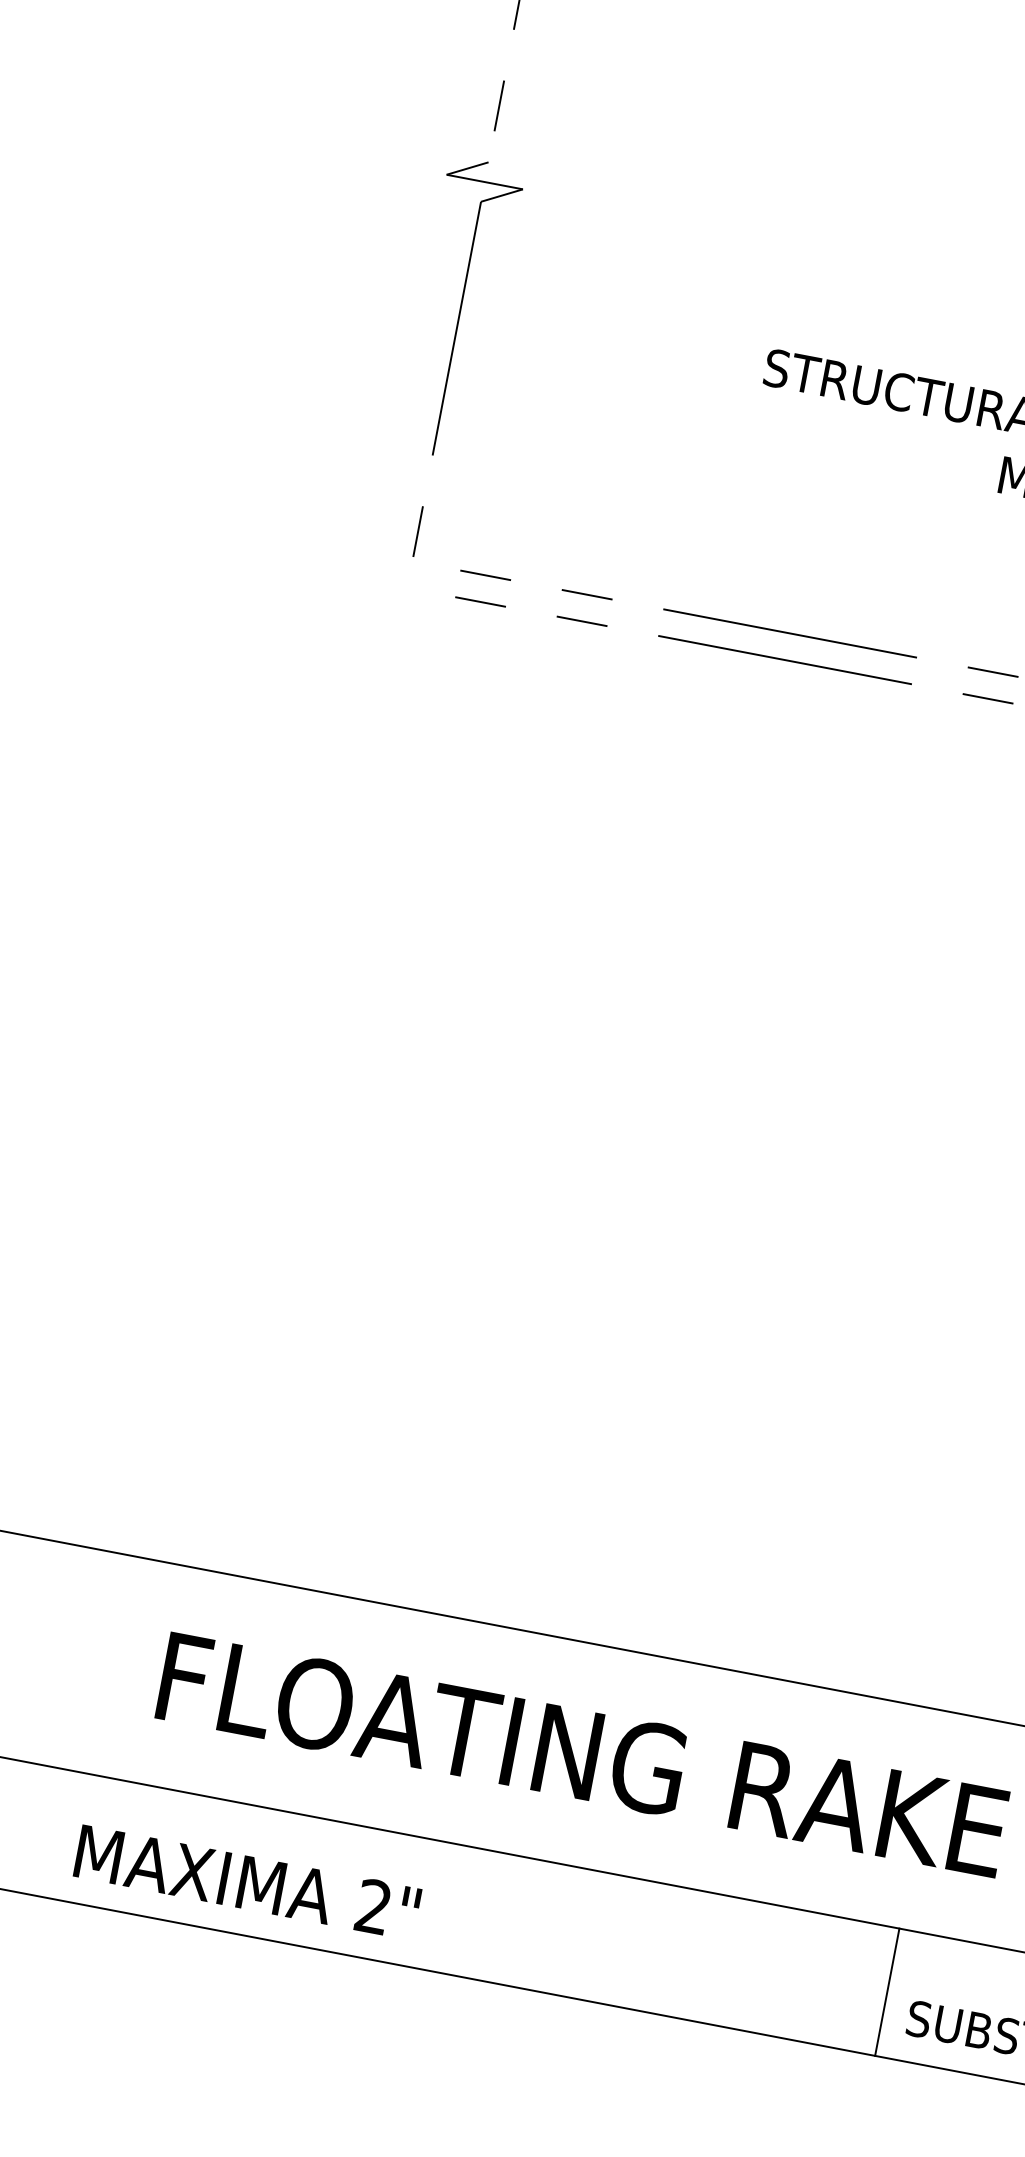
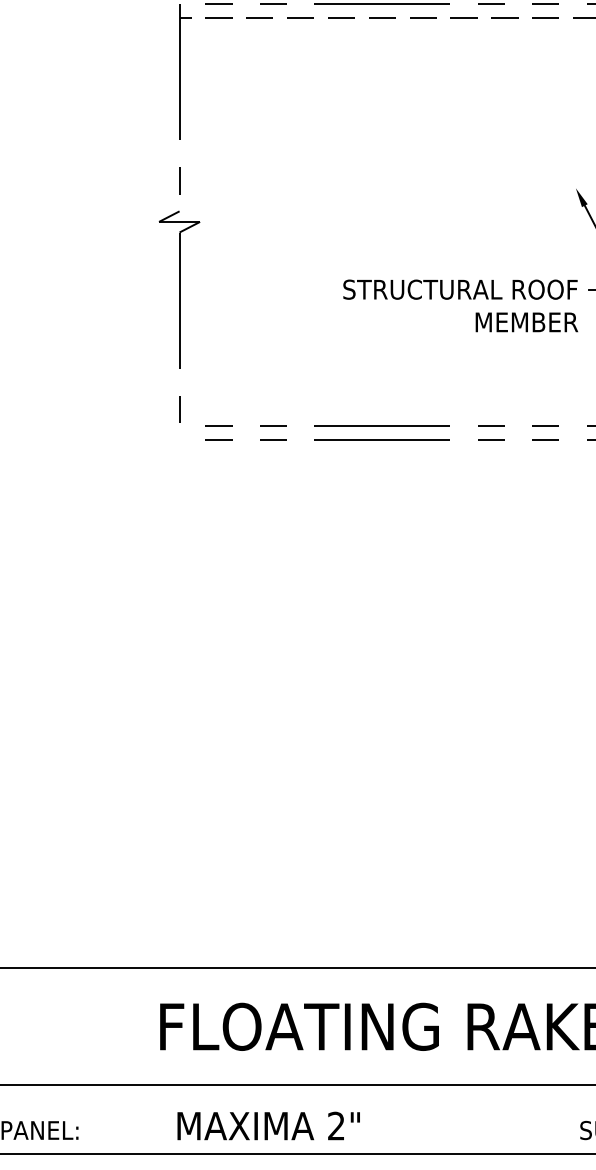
text: (247, 1881) -> (268, 1125), moved
line: (886, 1991) -> (566, 1119), removed

